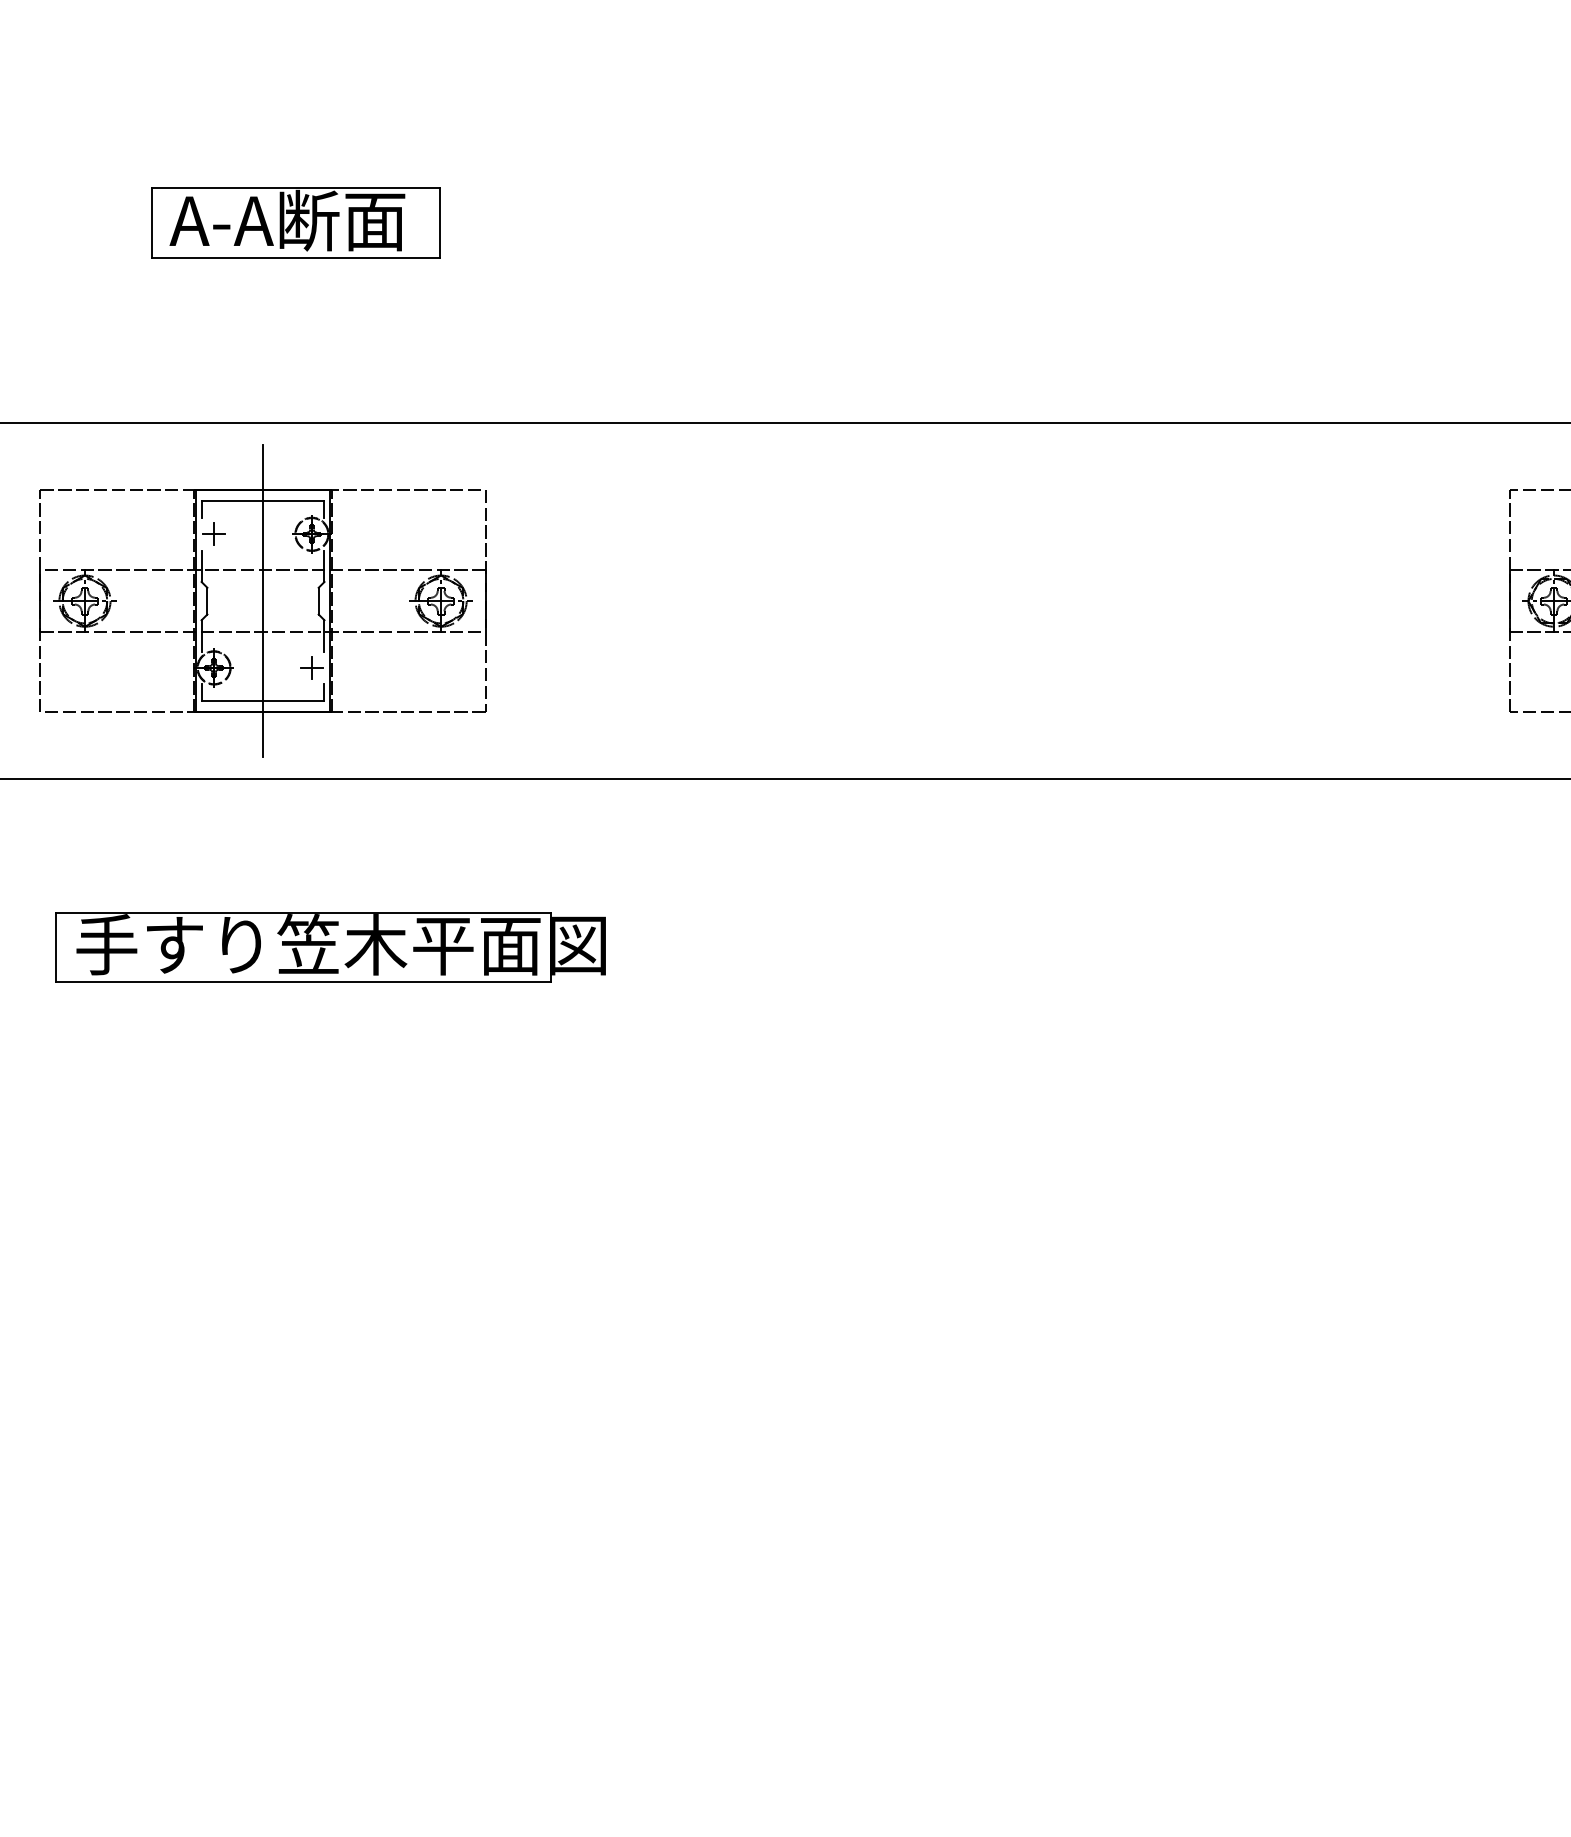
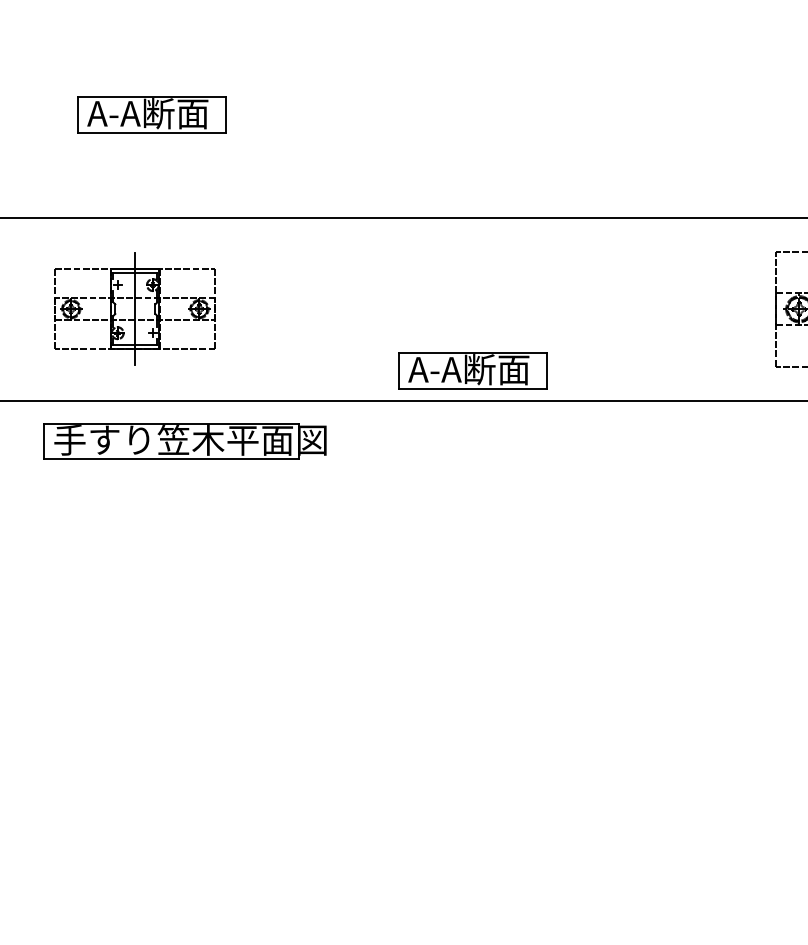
part: (263, 599) -> (135, 308), size x0.7
part: (918, 720) -> (472, 370), added
part: (329, 947) -> (184, 441), moved

